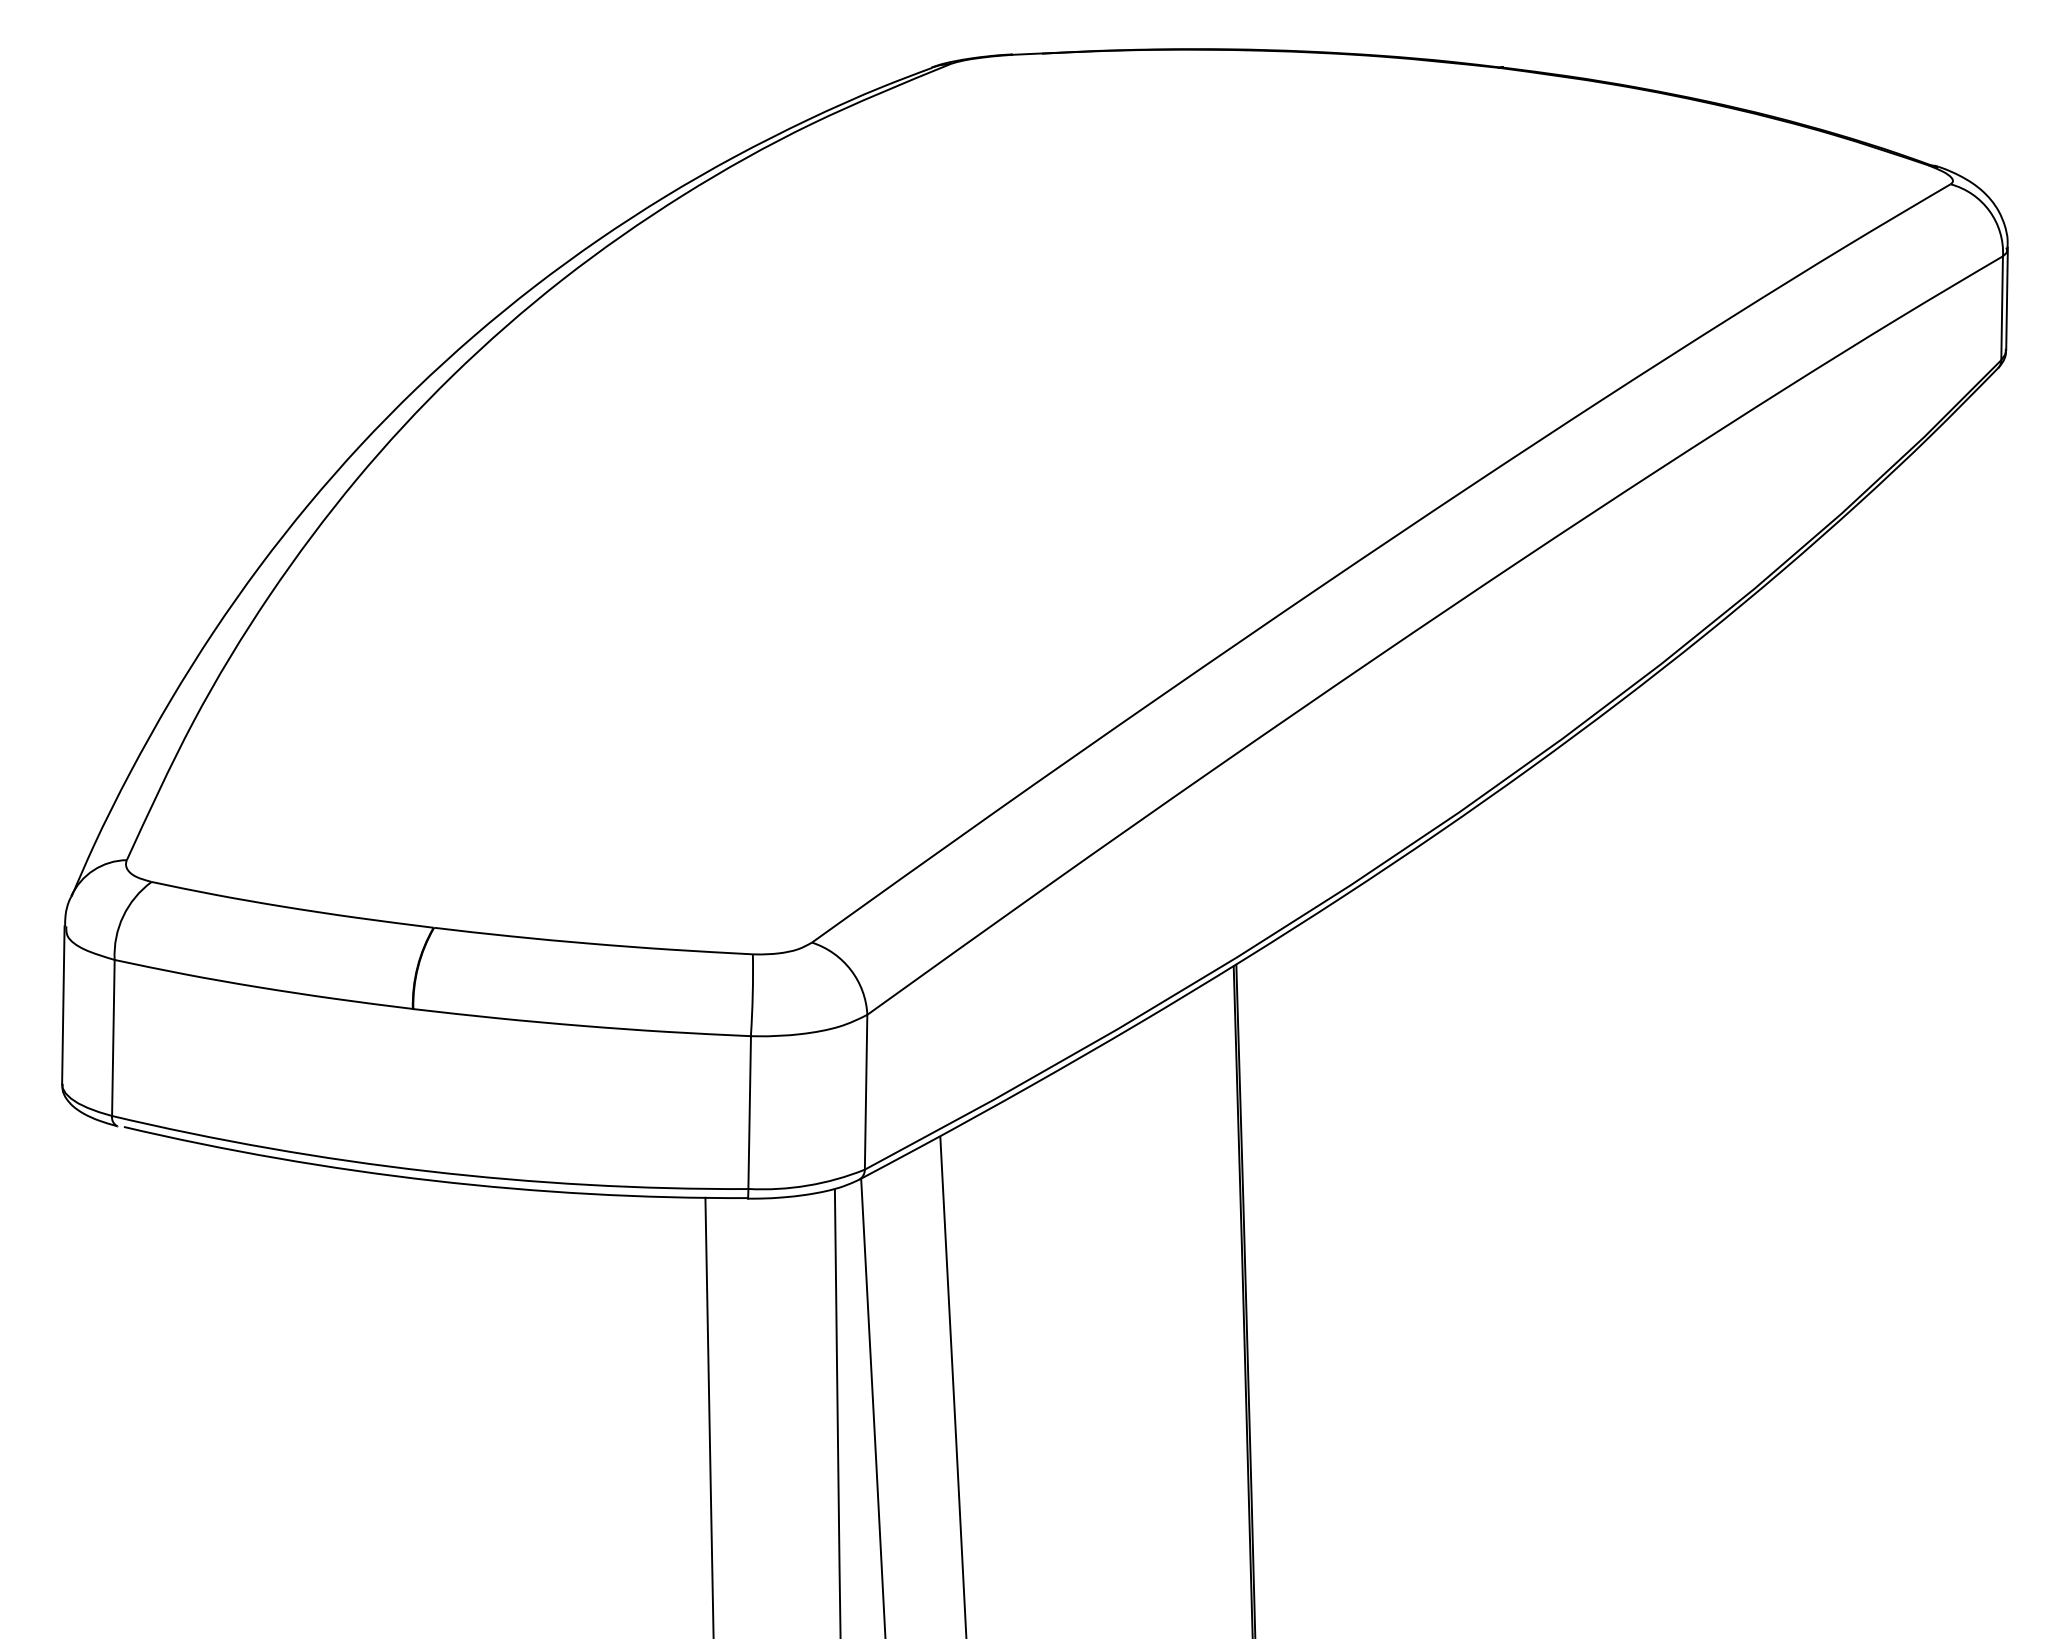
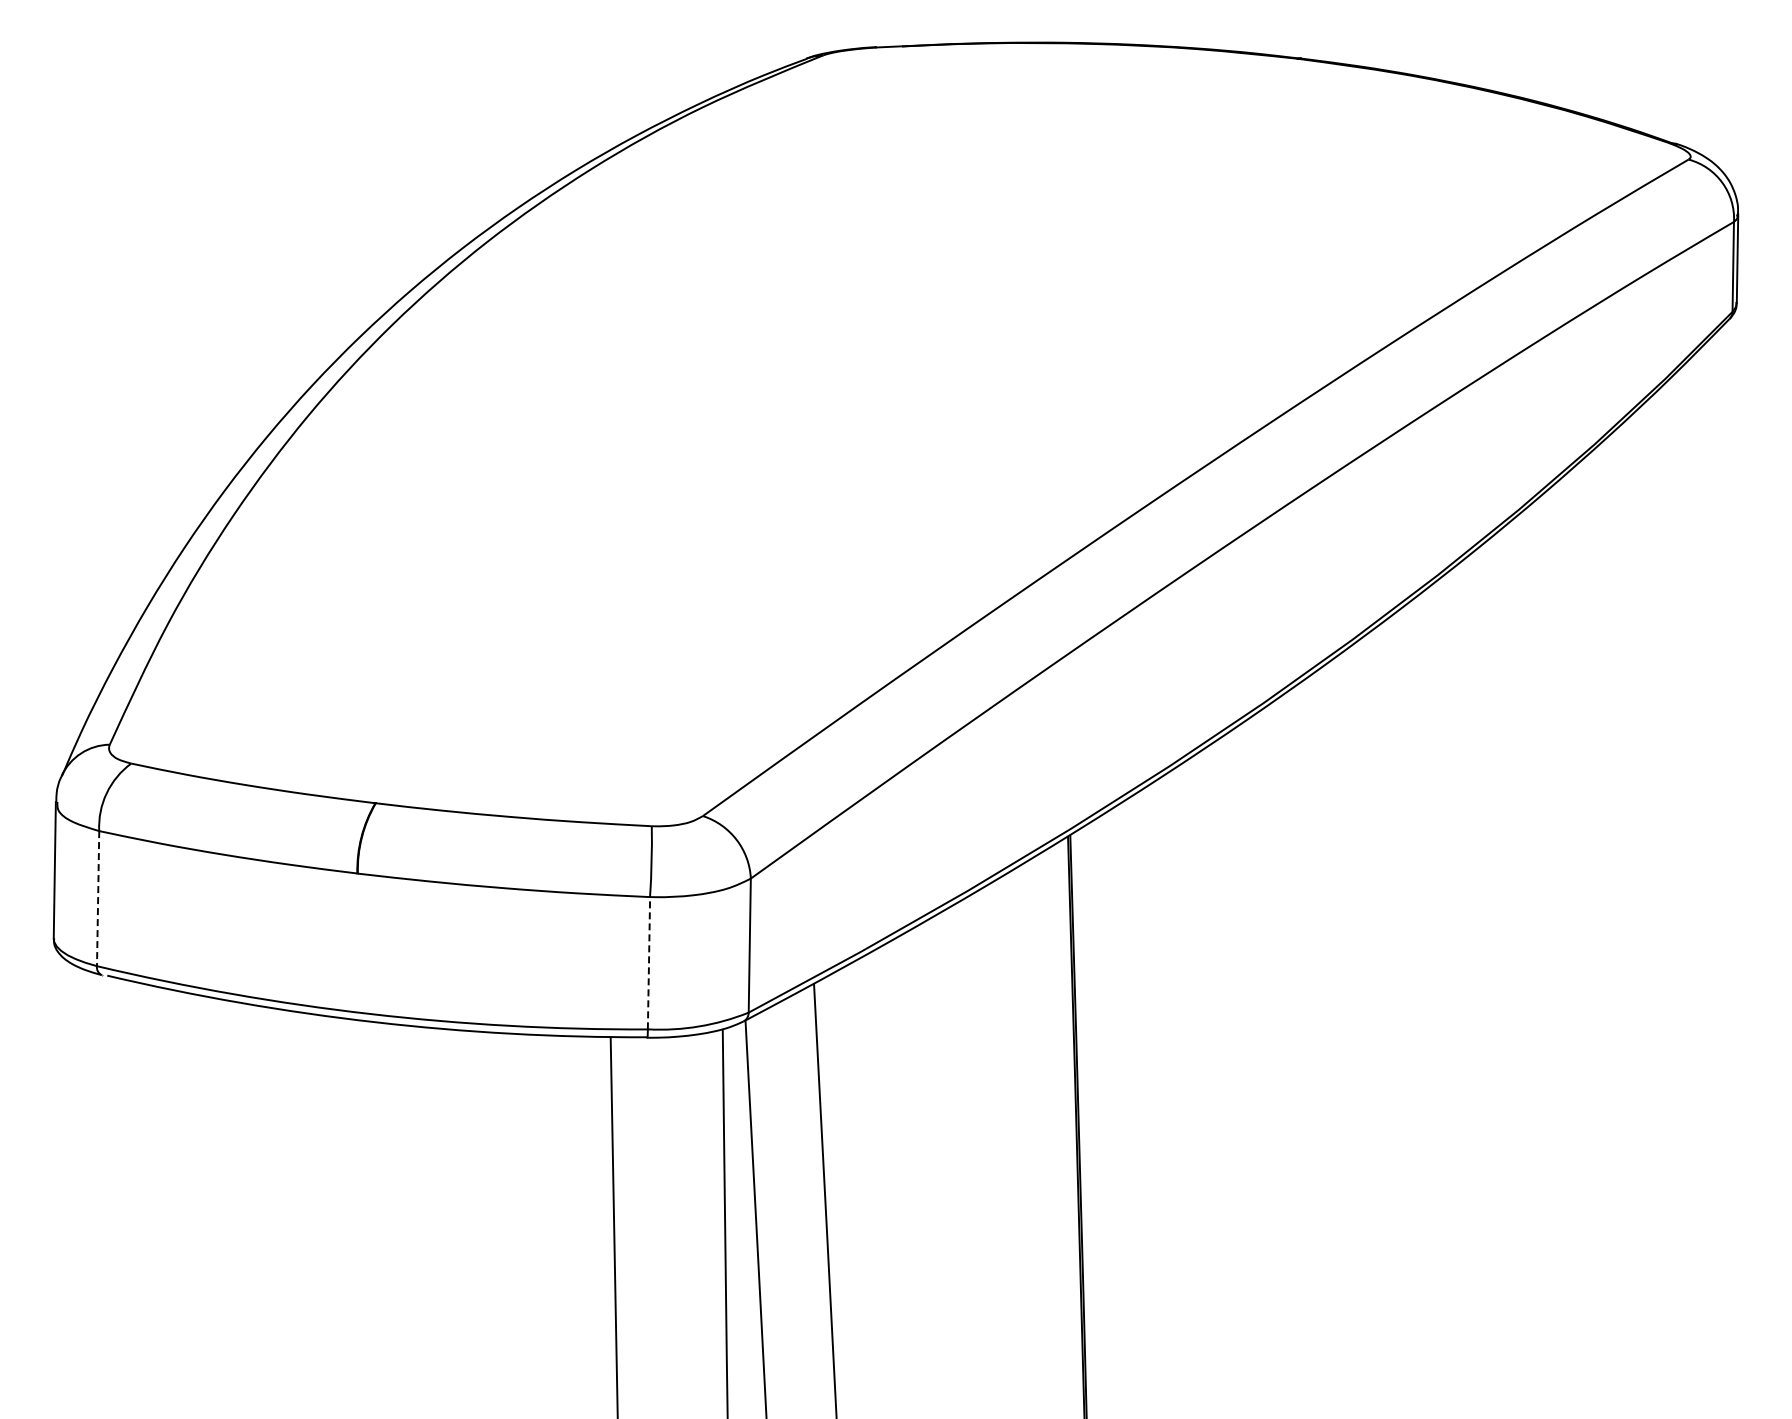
line: (113, 1037) -> (98, 898), solid -> dashed
line: (750, 1111) -> (649, 962), solid -> dashed

